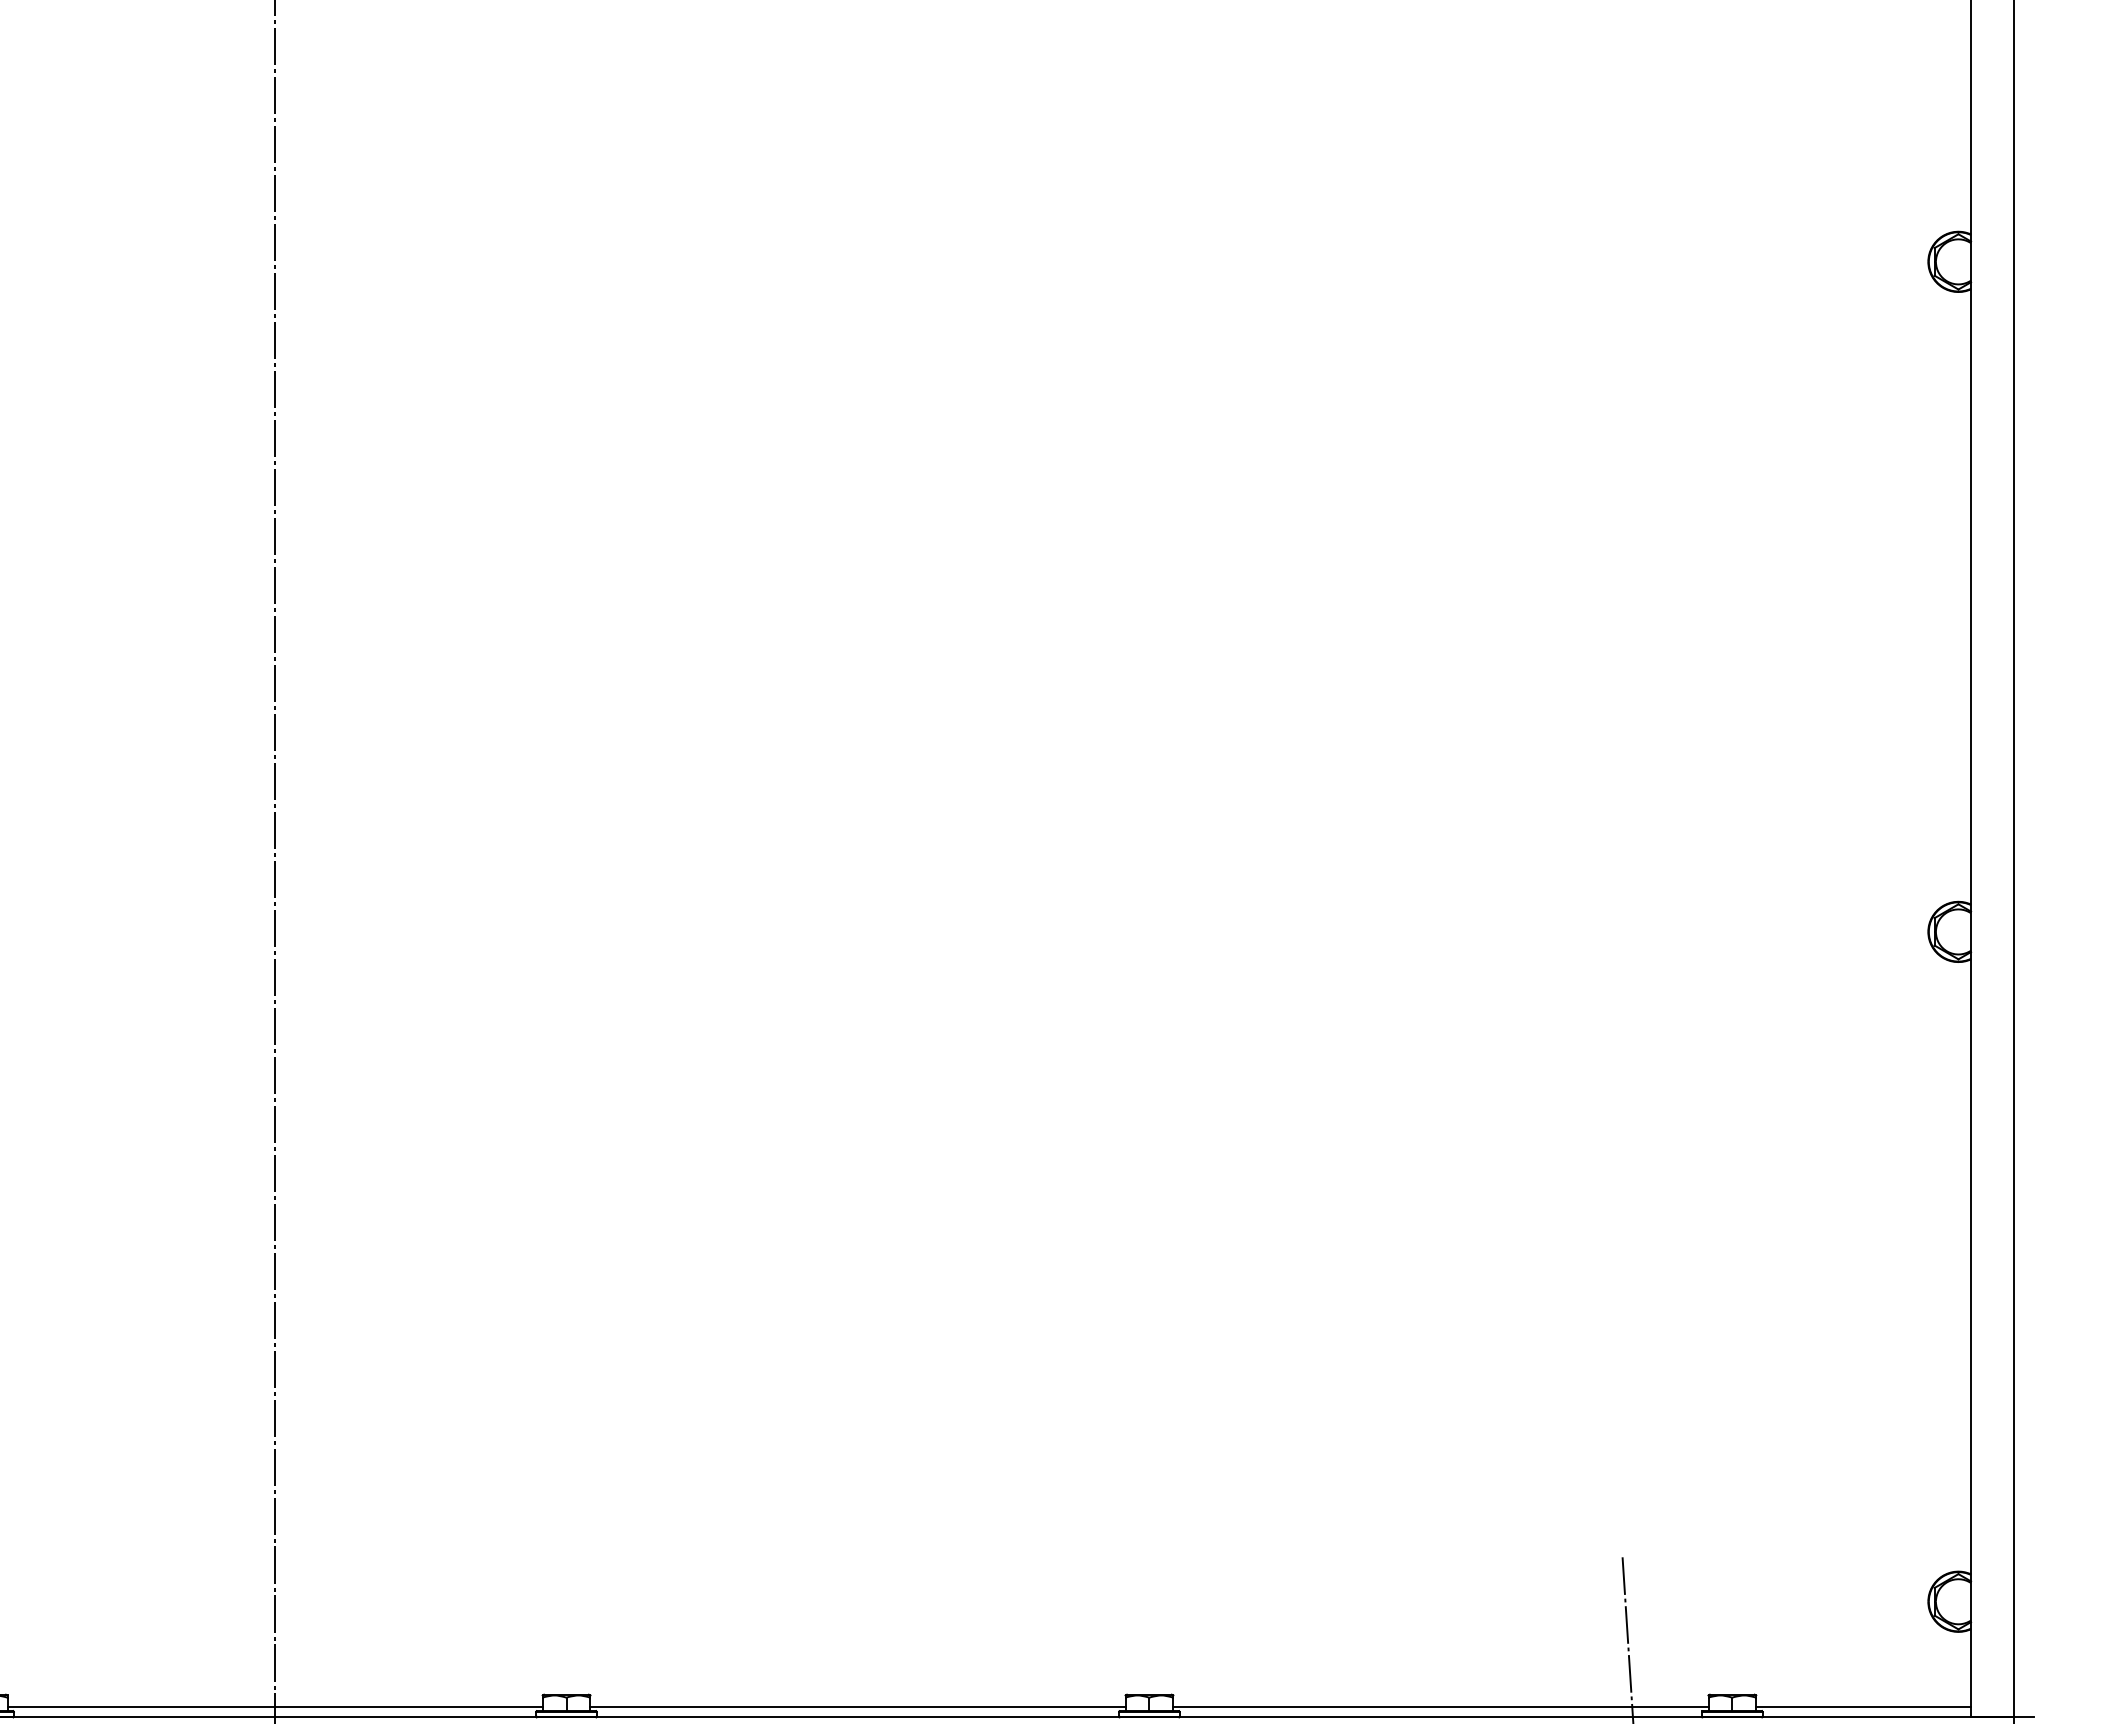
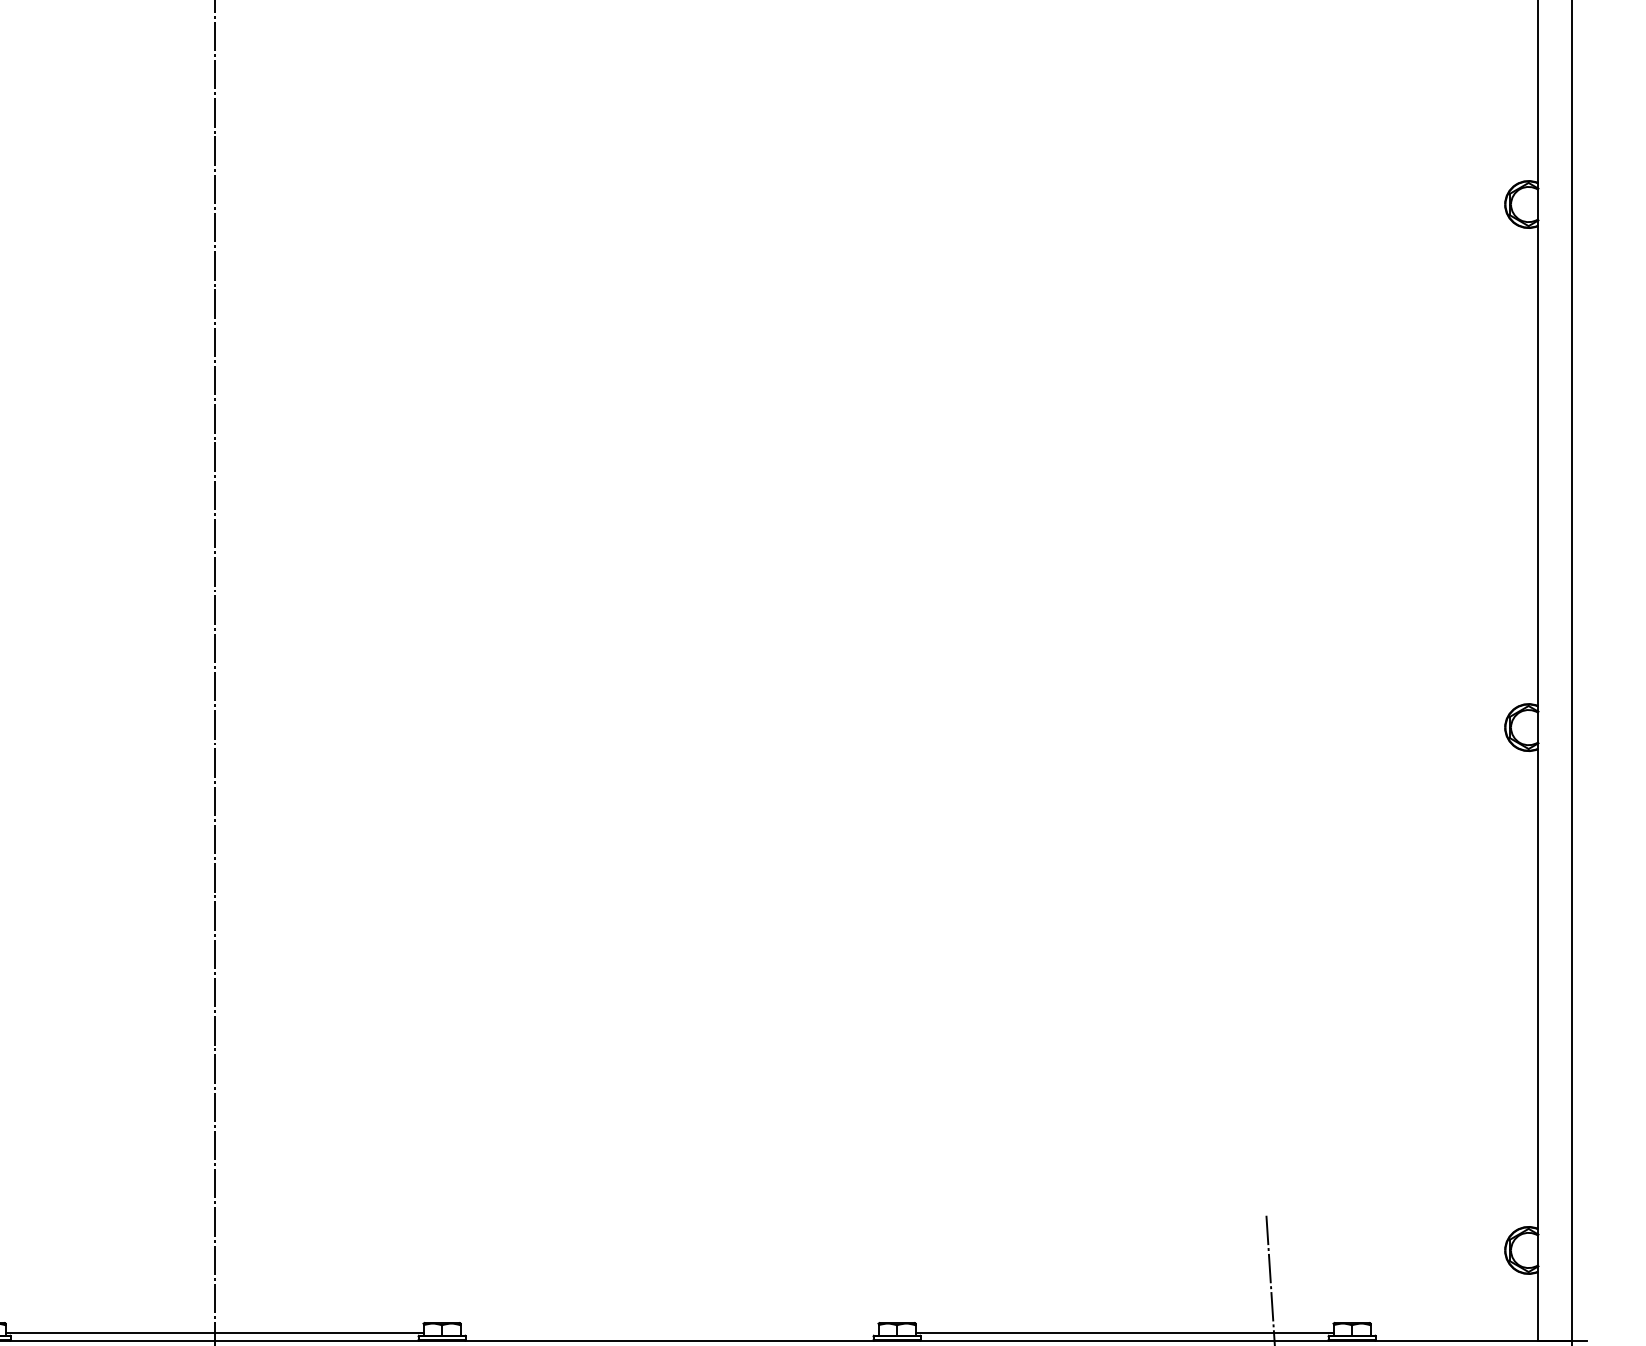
line: (857, 1707) -> (669, 1332), removed
line: (1863, 1707) -> (1454, 1332), removed

